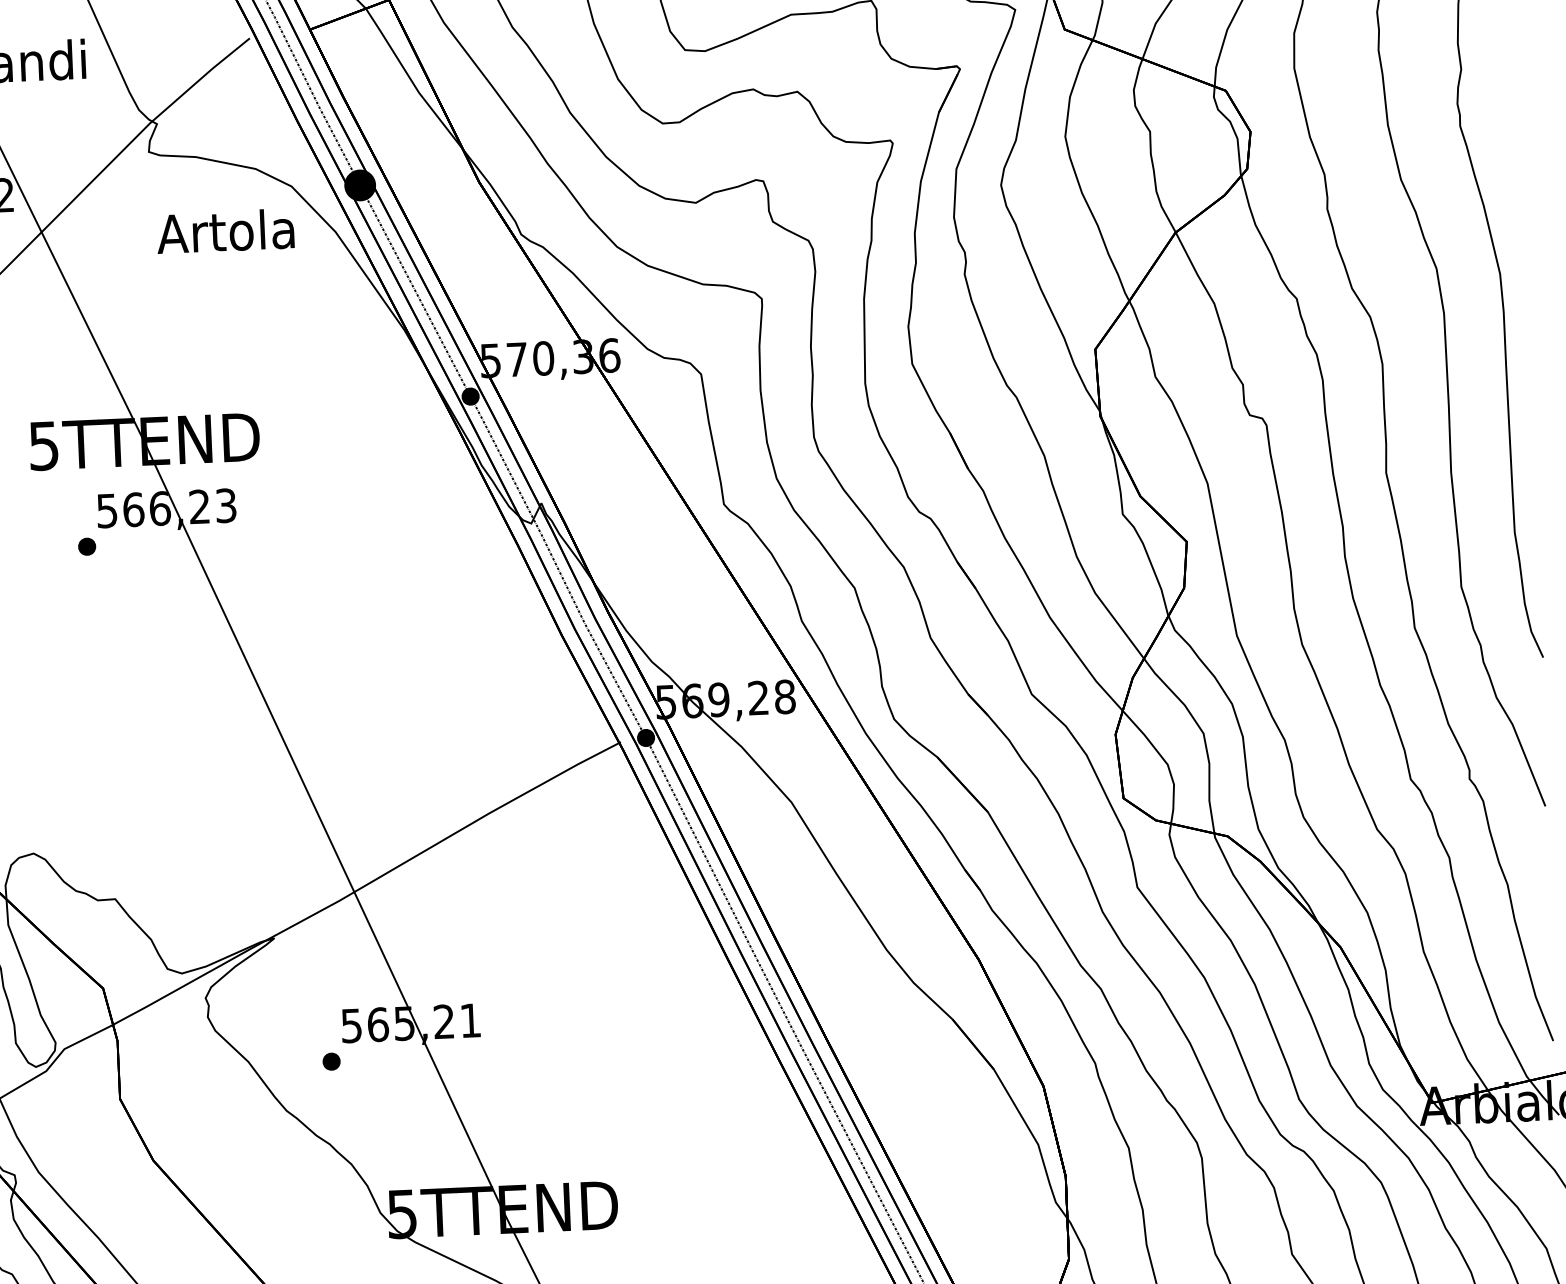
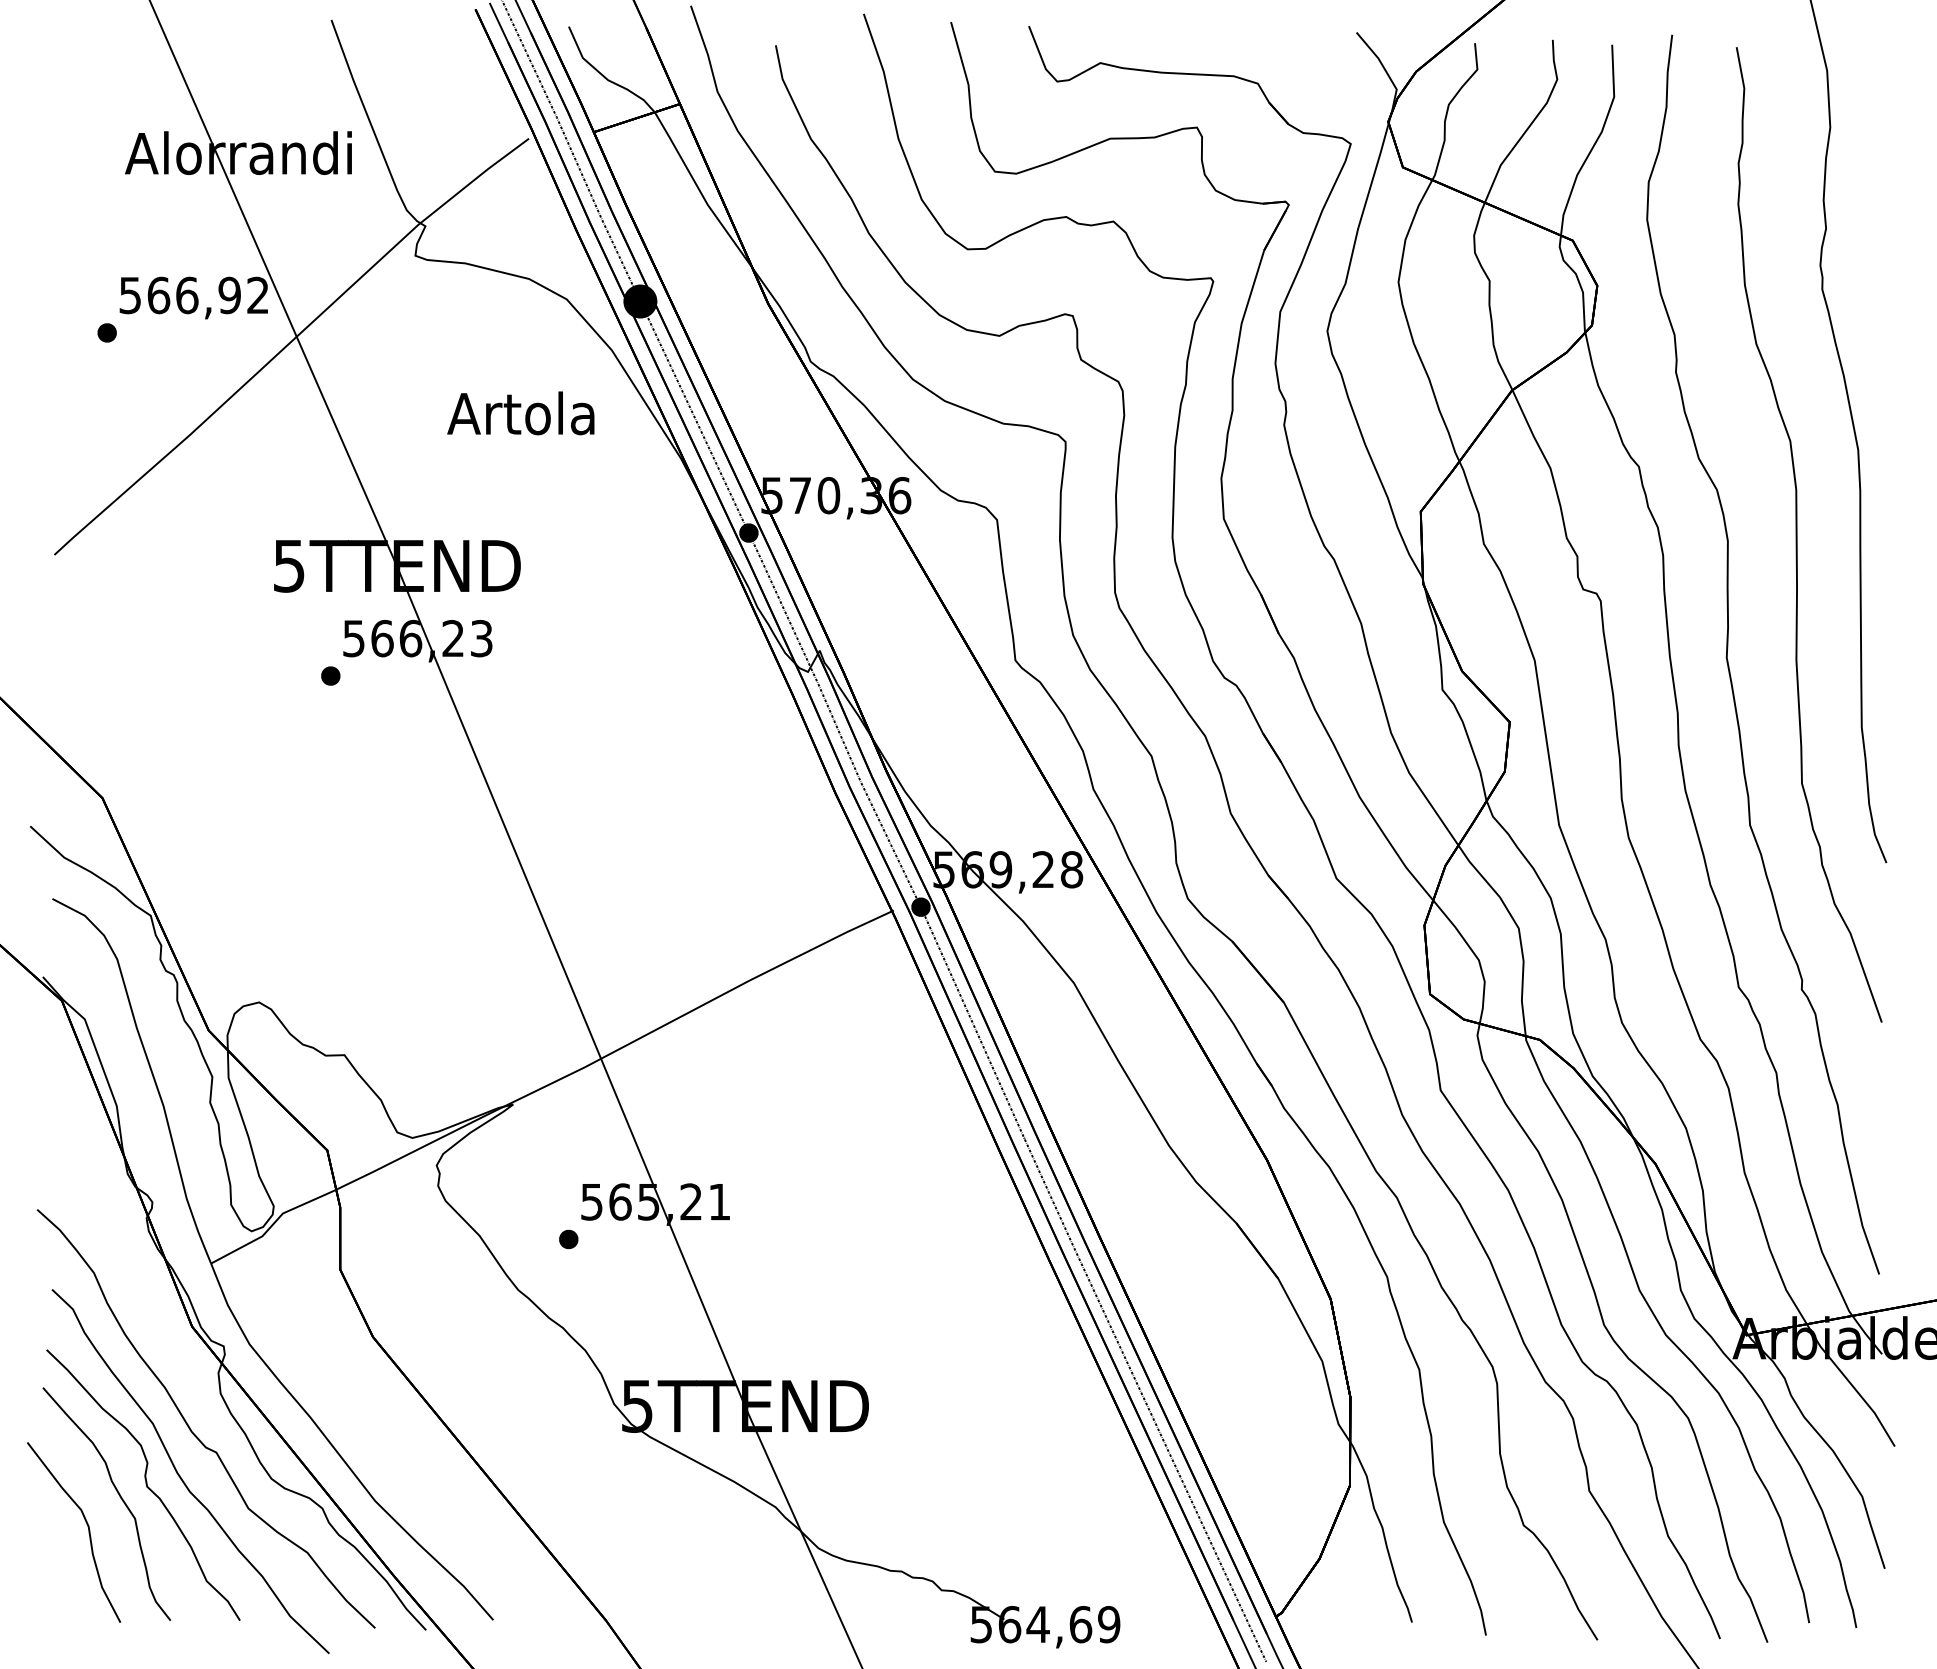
text: (225, 231) -> (520, 413), moved

